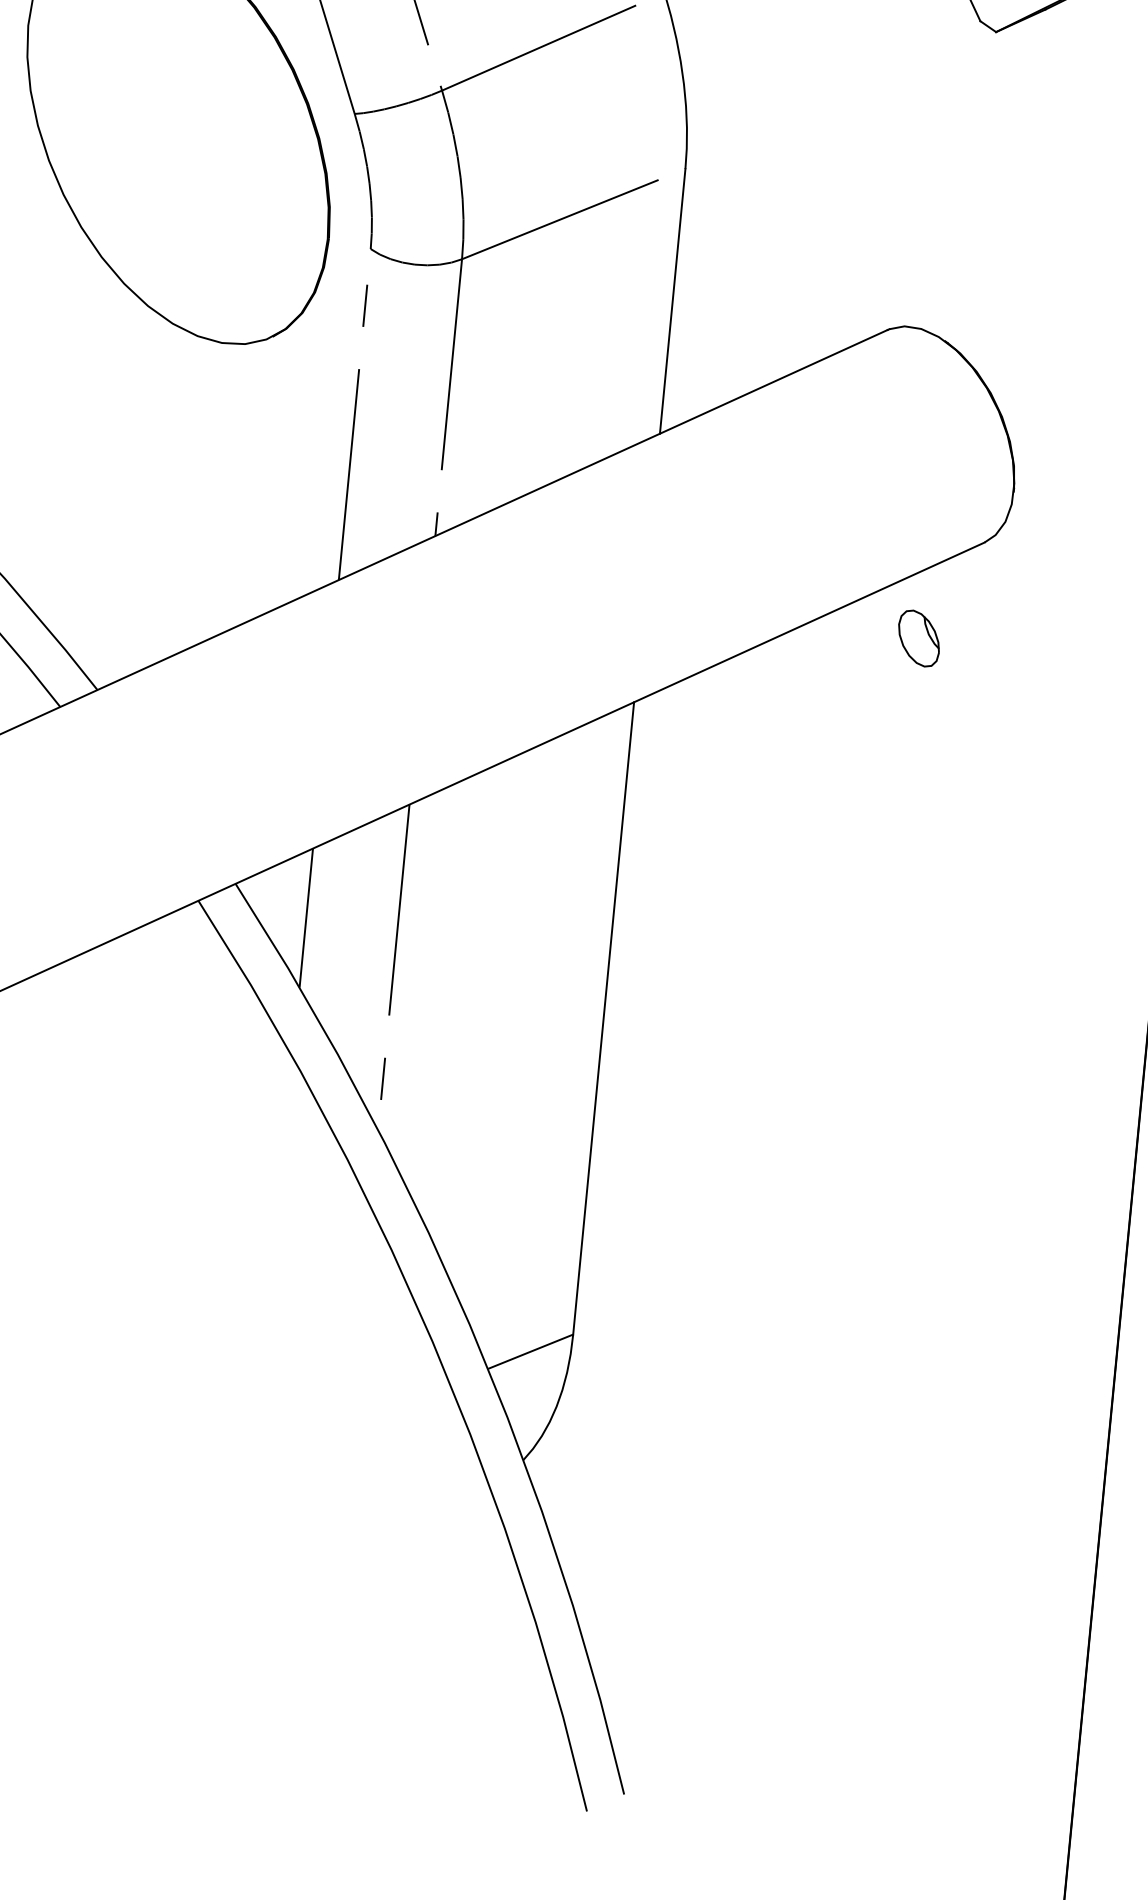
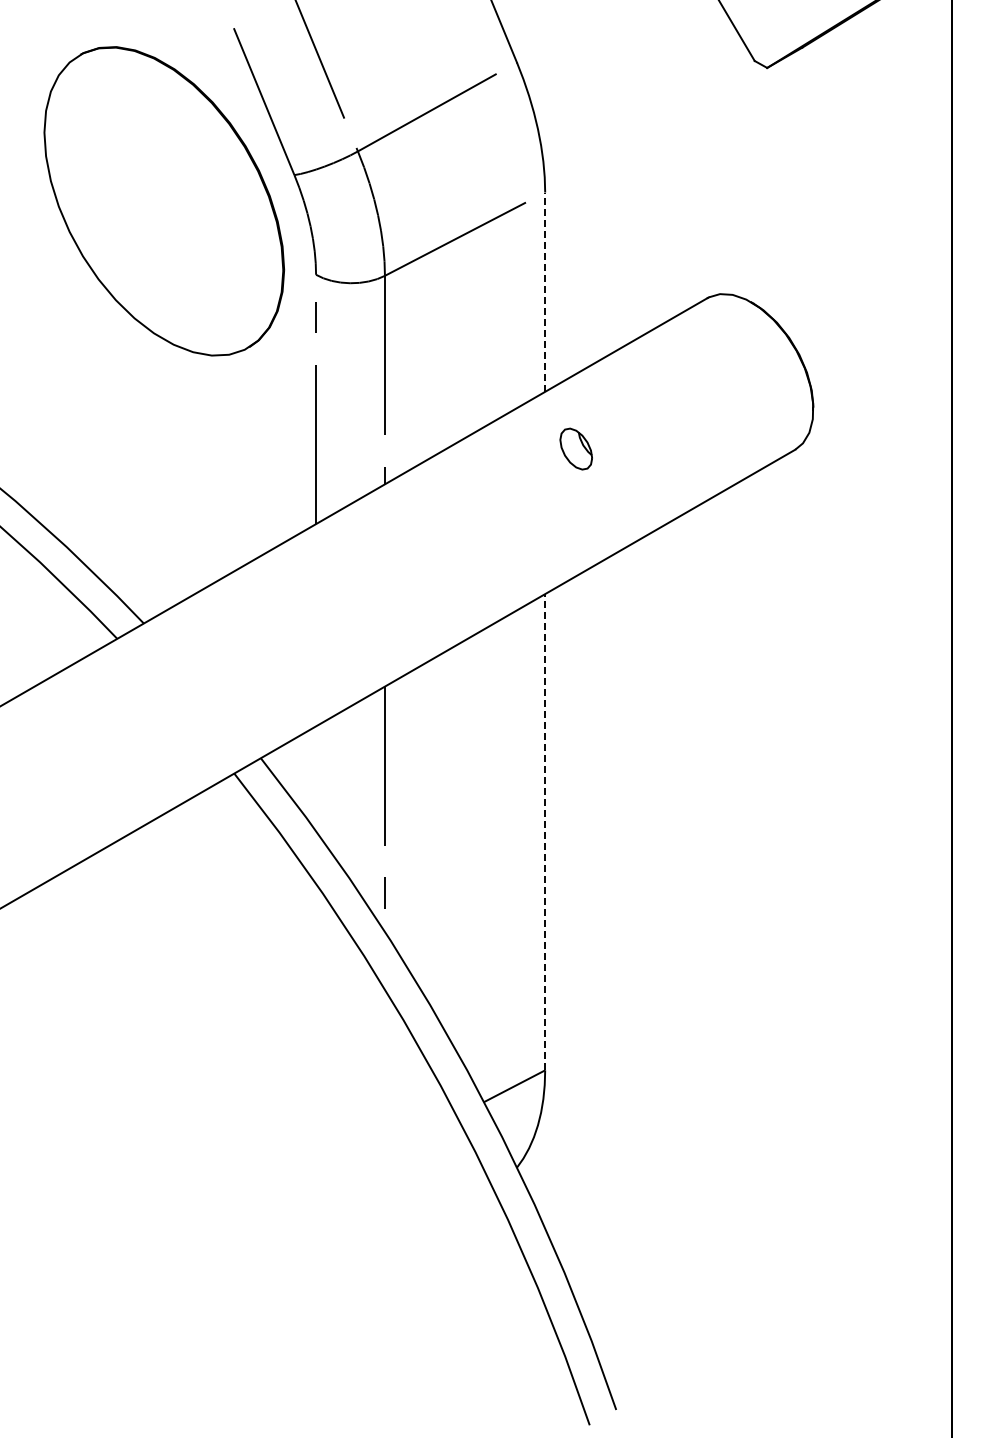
line: (673, 301) -> (545, 292), solid -> dashed
part: (918, 637) -> (575, 448), moved
line: (306, 917) -> (316, 778), removed
line: (604, 1017) -> (545, 831), solid -> dashed

